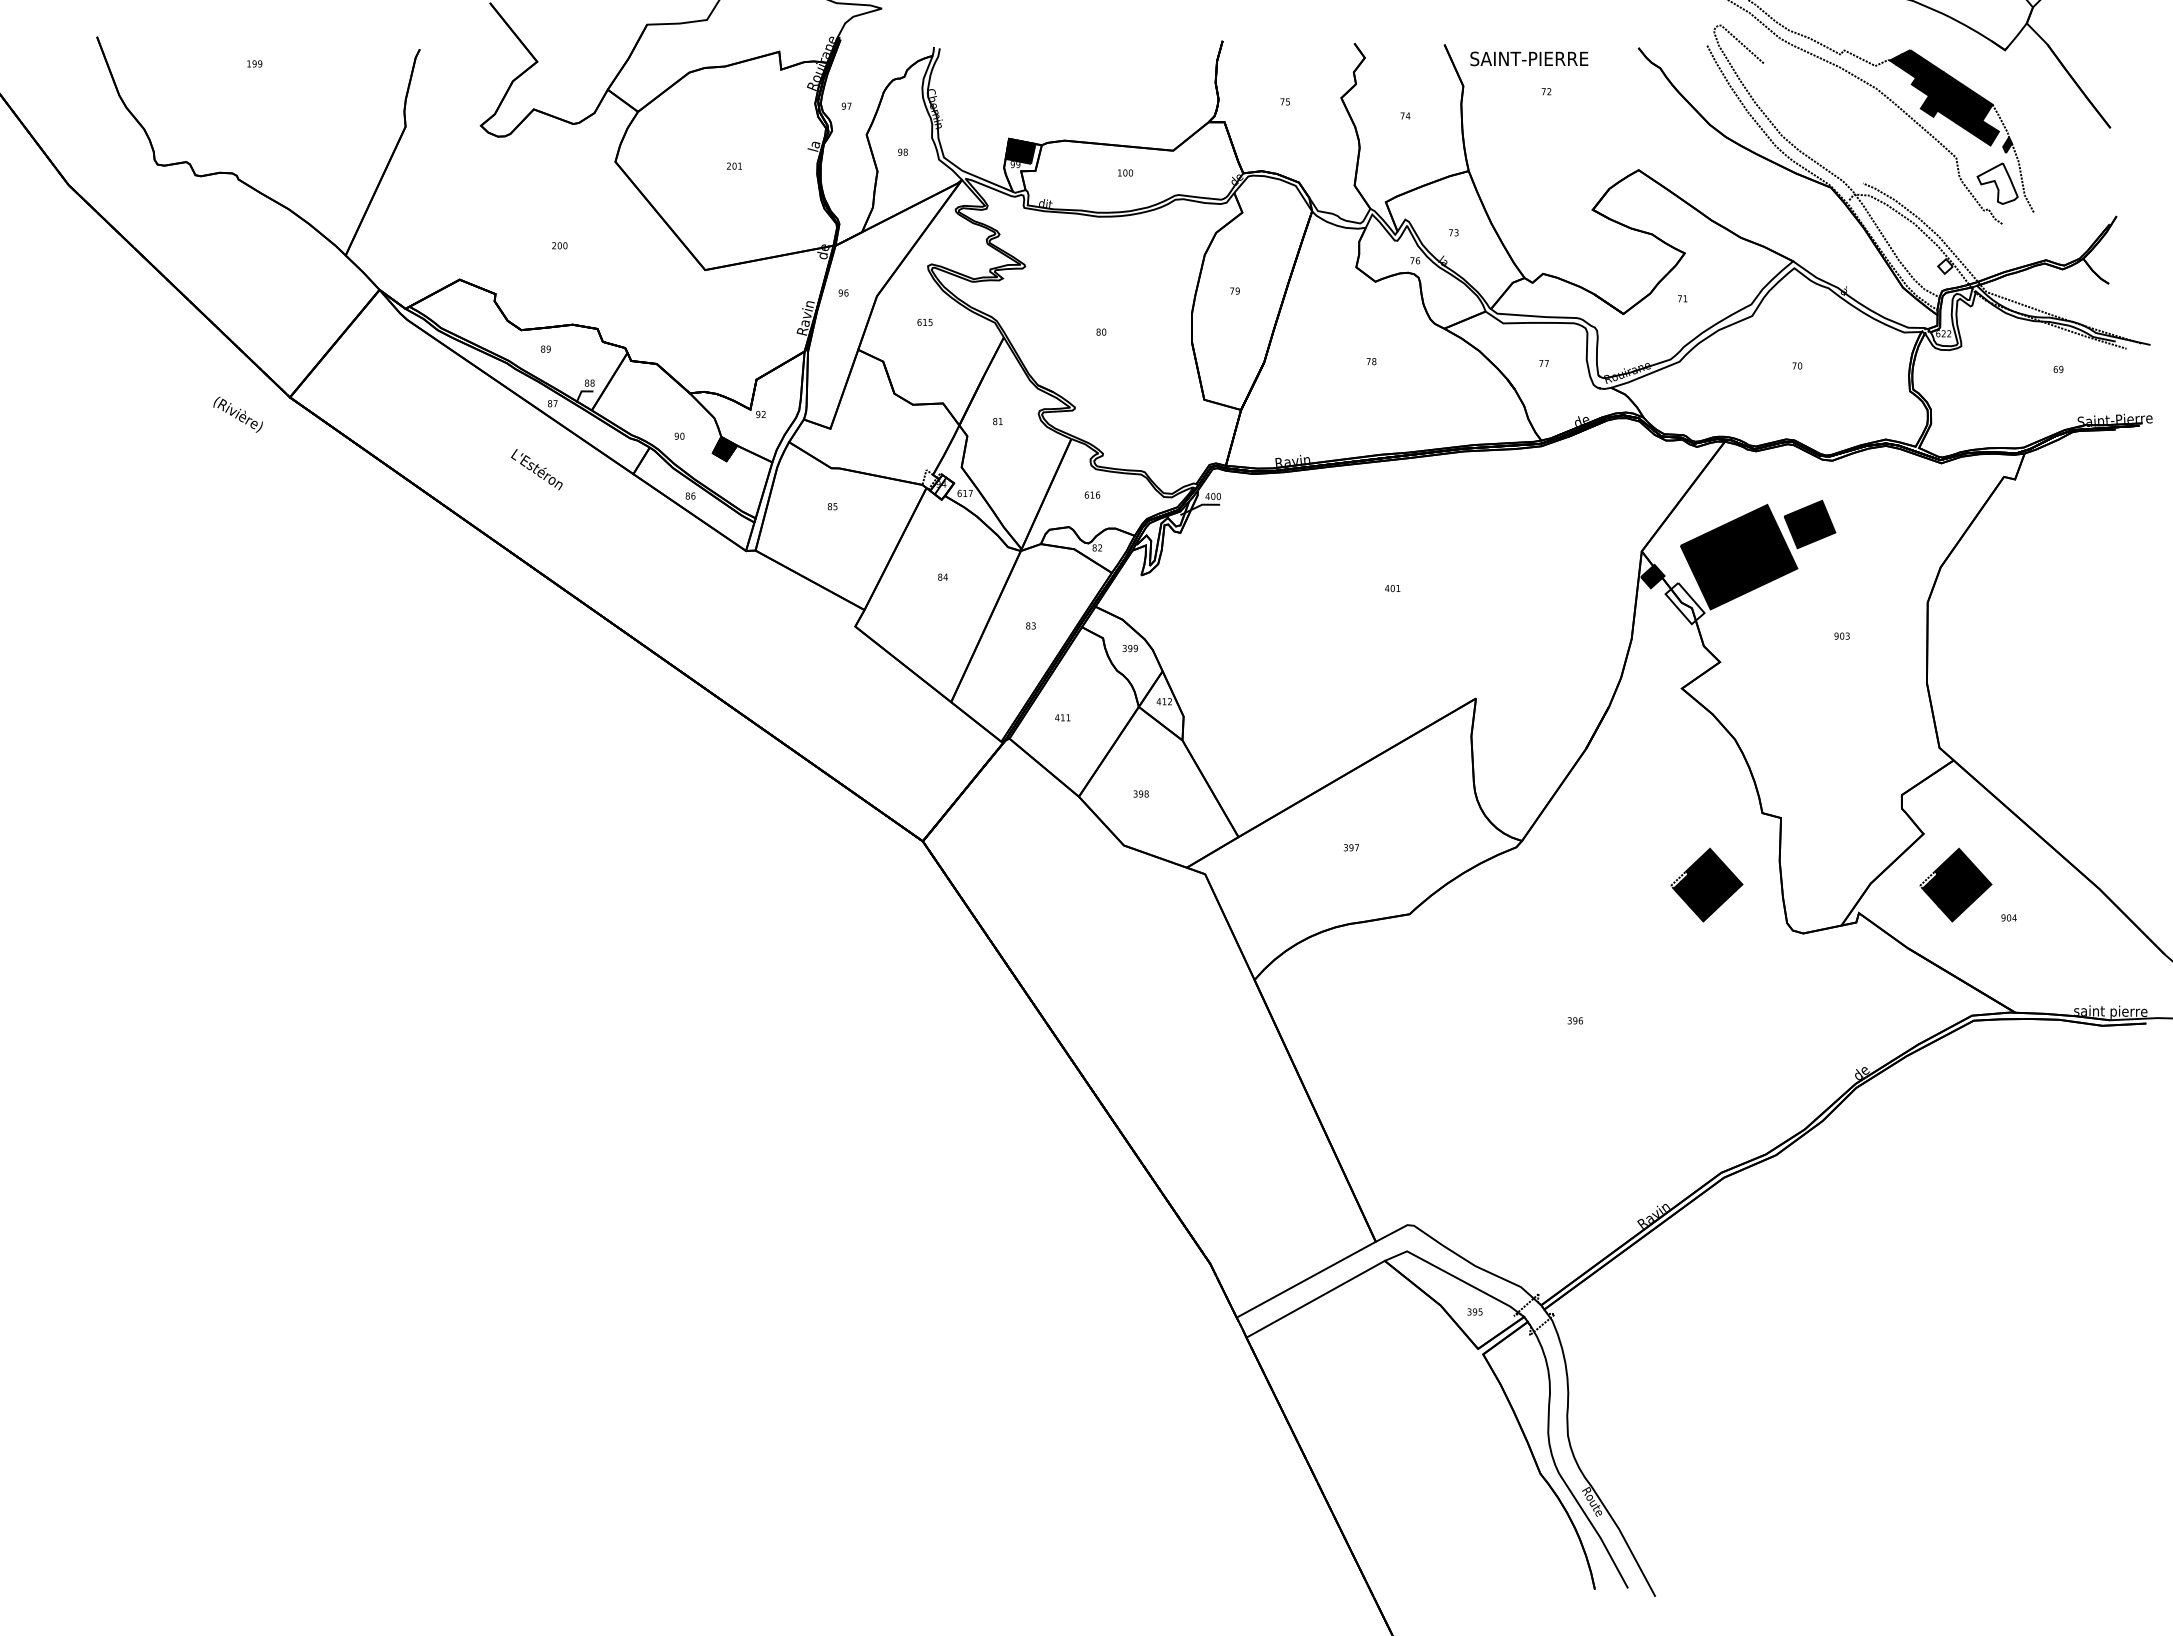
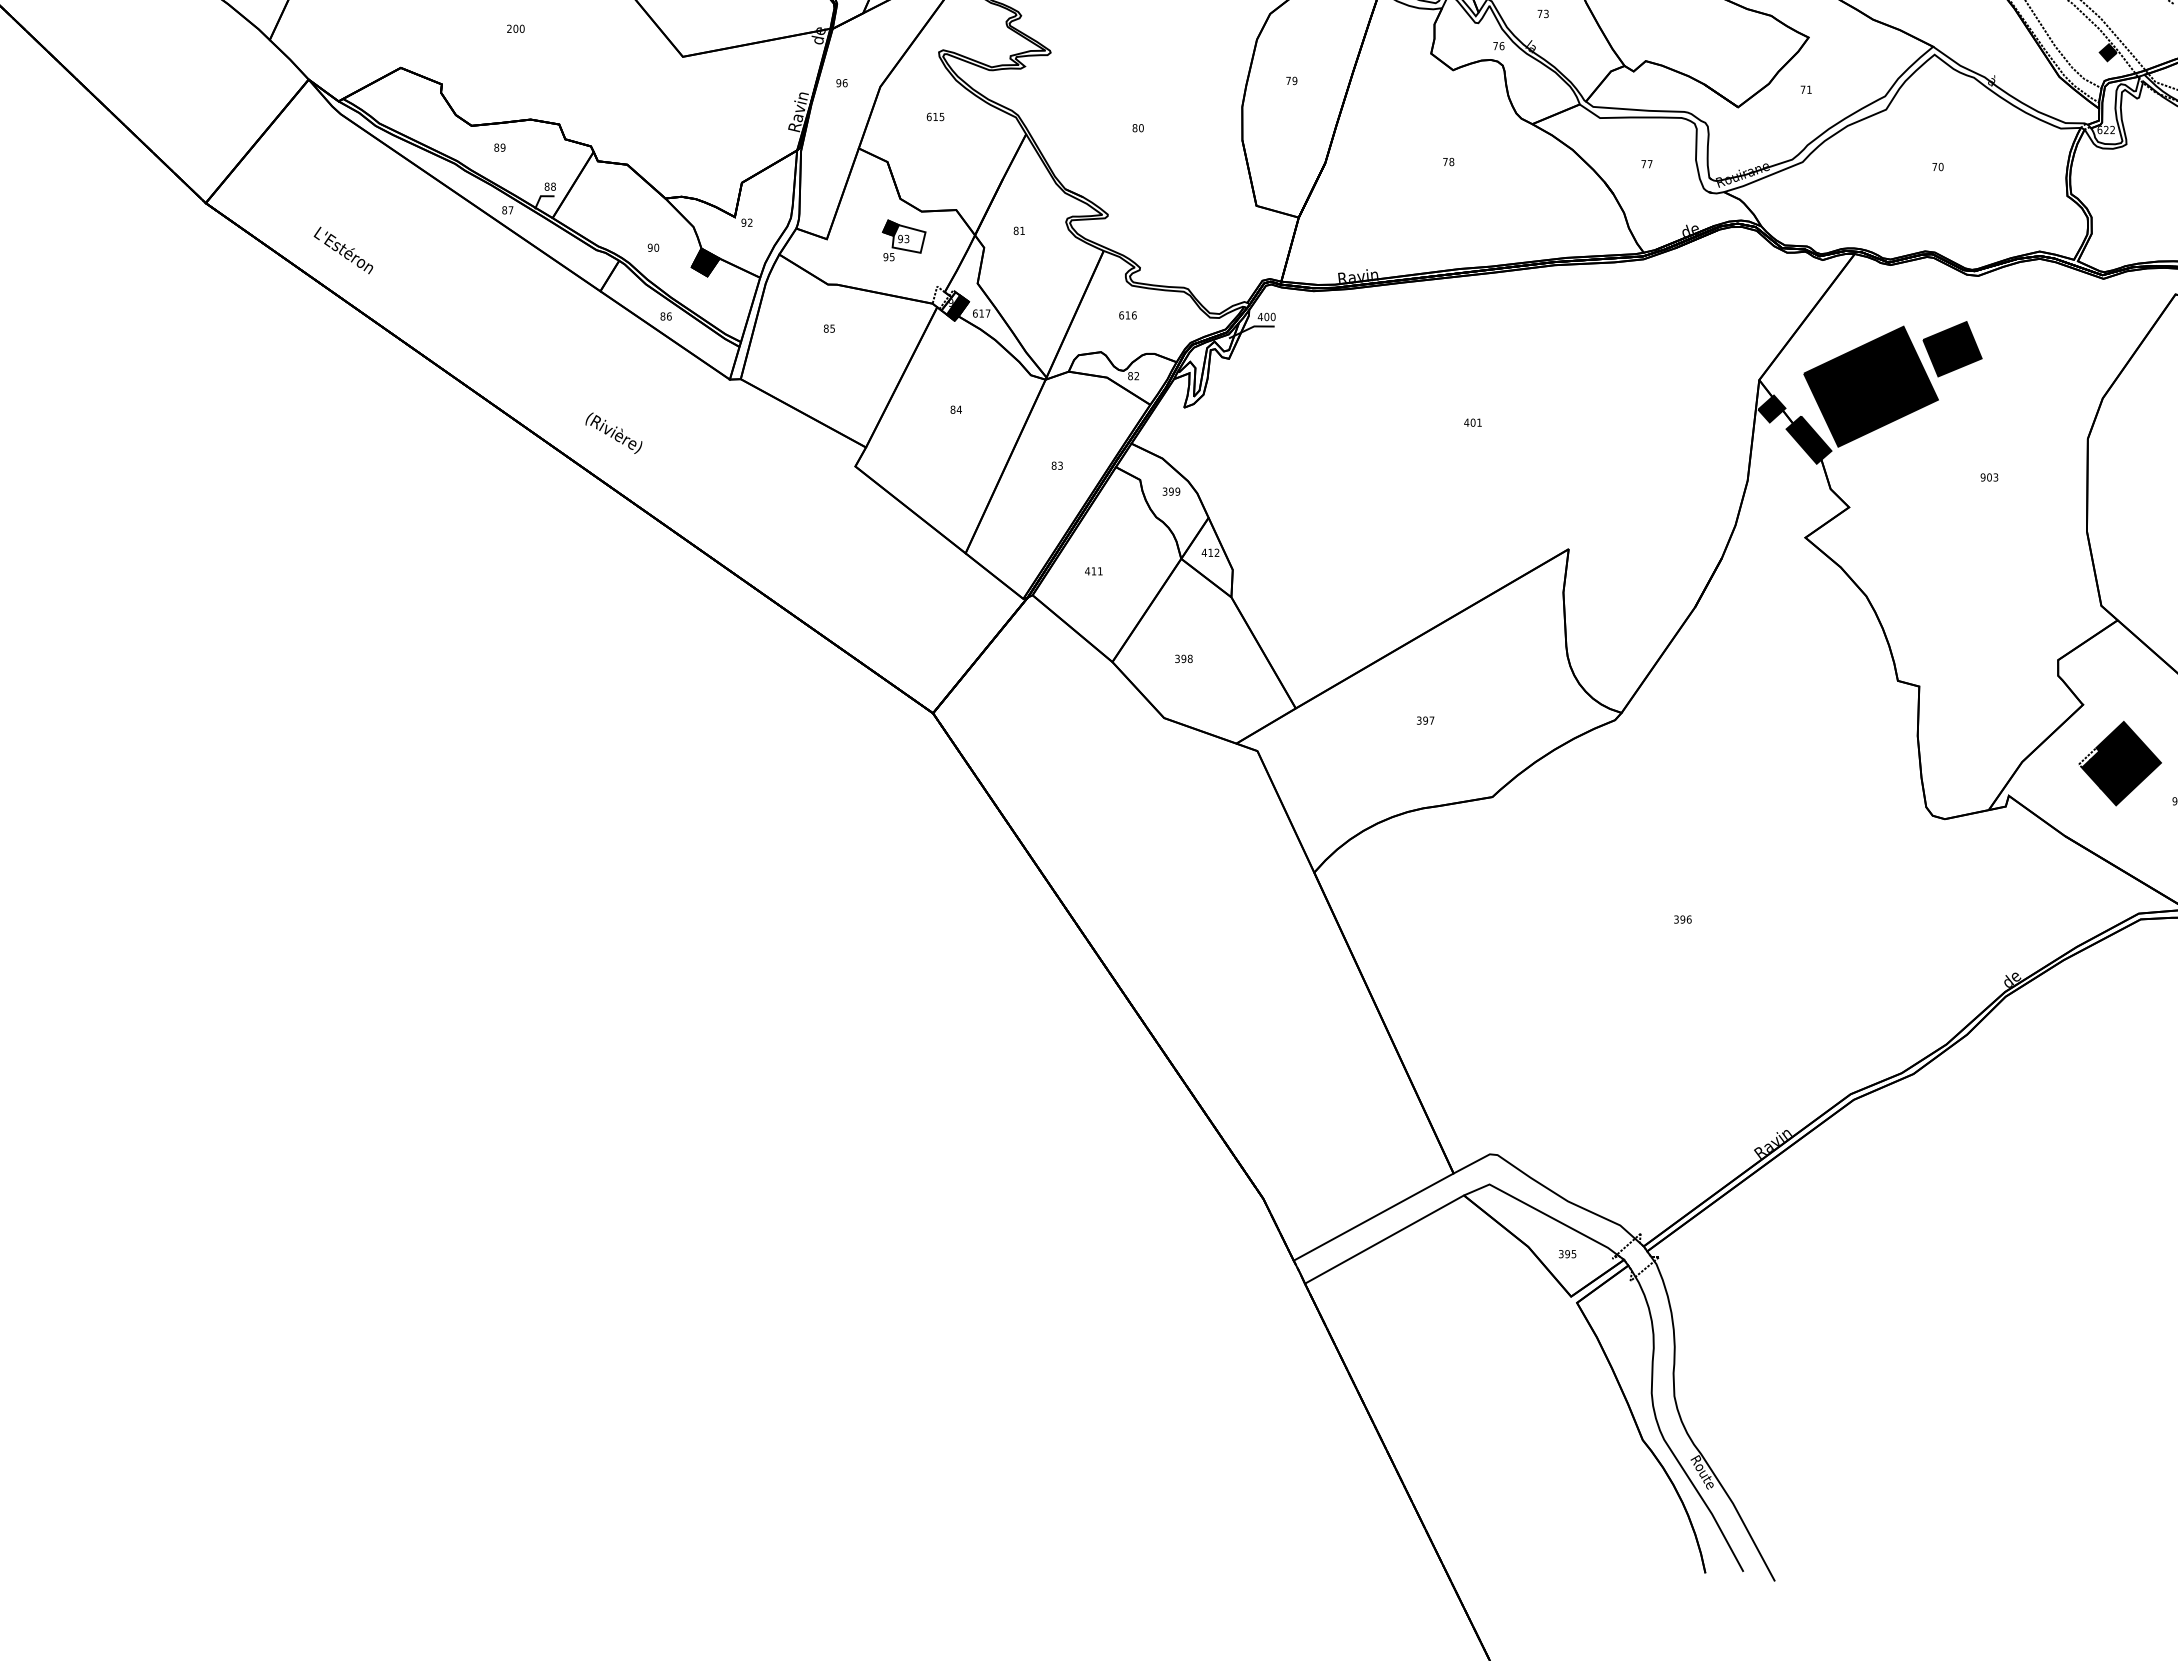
fill: (1945, 266) -> (2108, 52), added
text: (237, 414) -> (613, 433), moved
part: (897, 429) -> (903, 240), added
text: (536, 469) -> (343, 250), moved
fill: (944, 488) -> (957, 307), added
fill: (1684, 603) -> (1808, 439), added
part: (1706, 884) -> (1833, 762), removed

